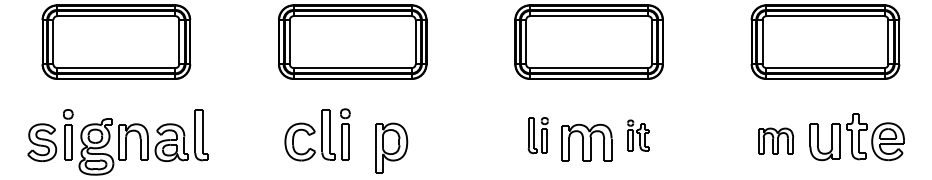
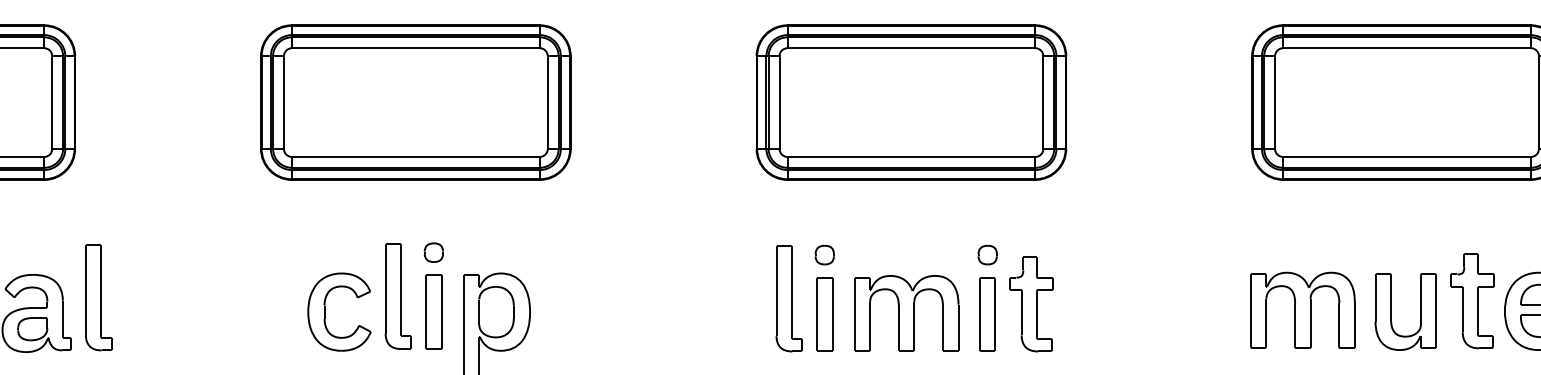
part: (317, 134) -> (375, 296), moved
part: (537, 135) -> (803, 298), size x1.43
part: (638, 135) -> (1014, 298), size x1.67
part: (775, 140) -> (1302, 308), size x1.43

